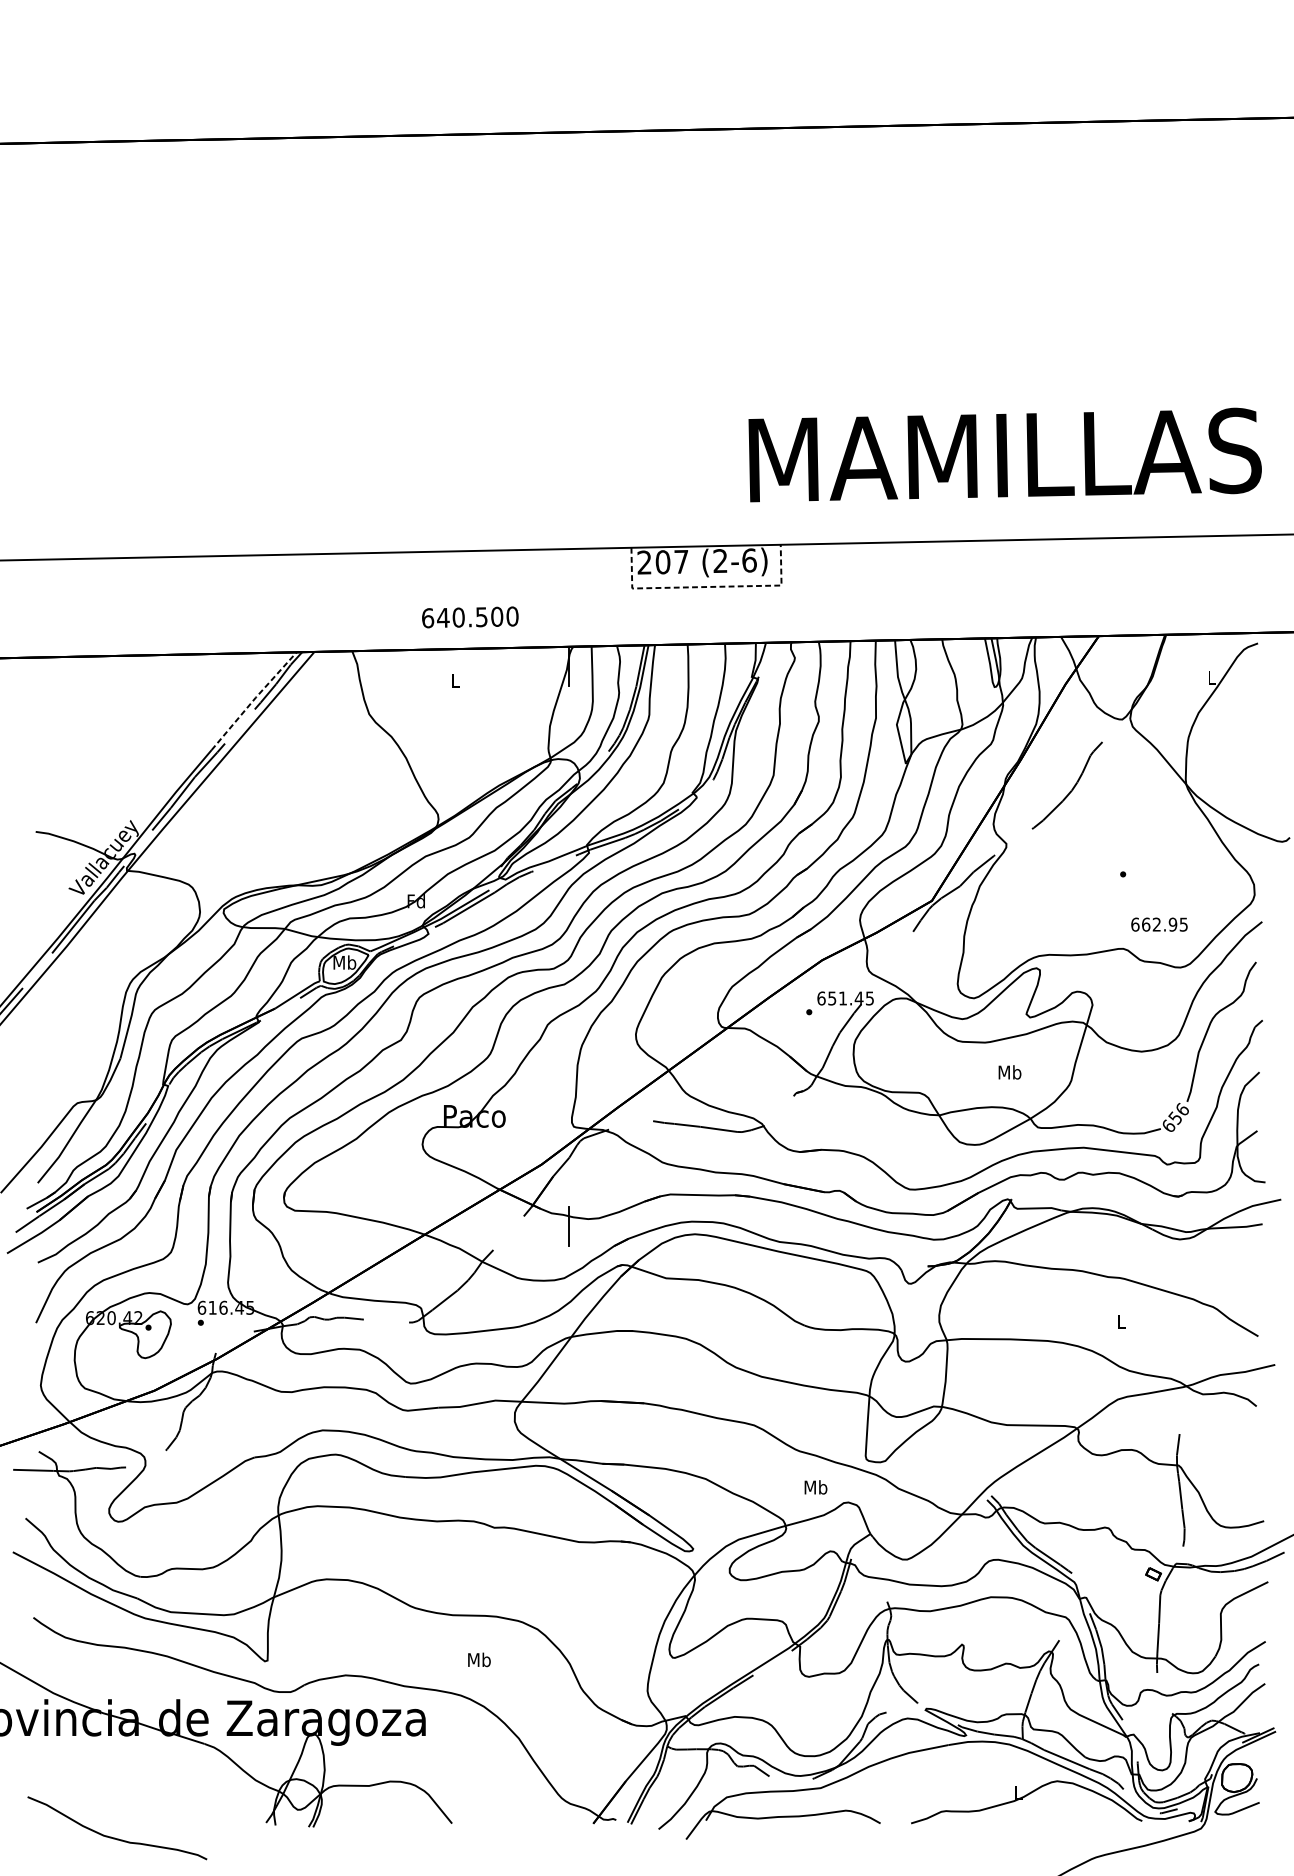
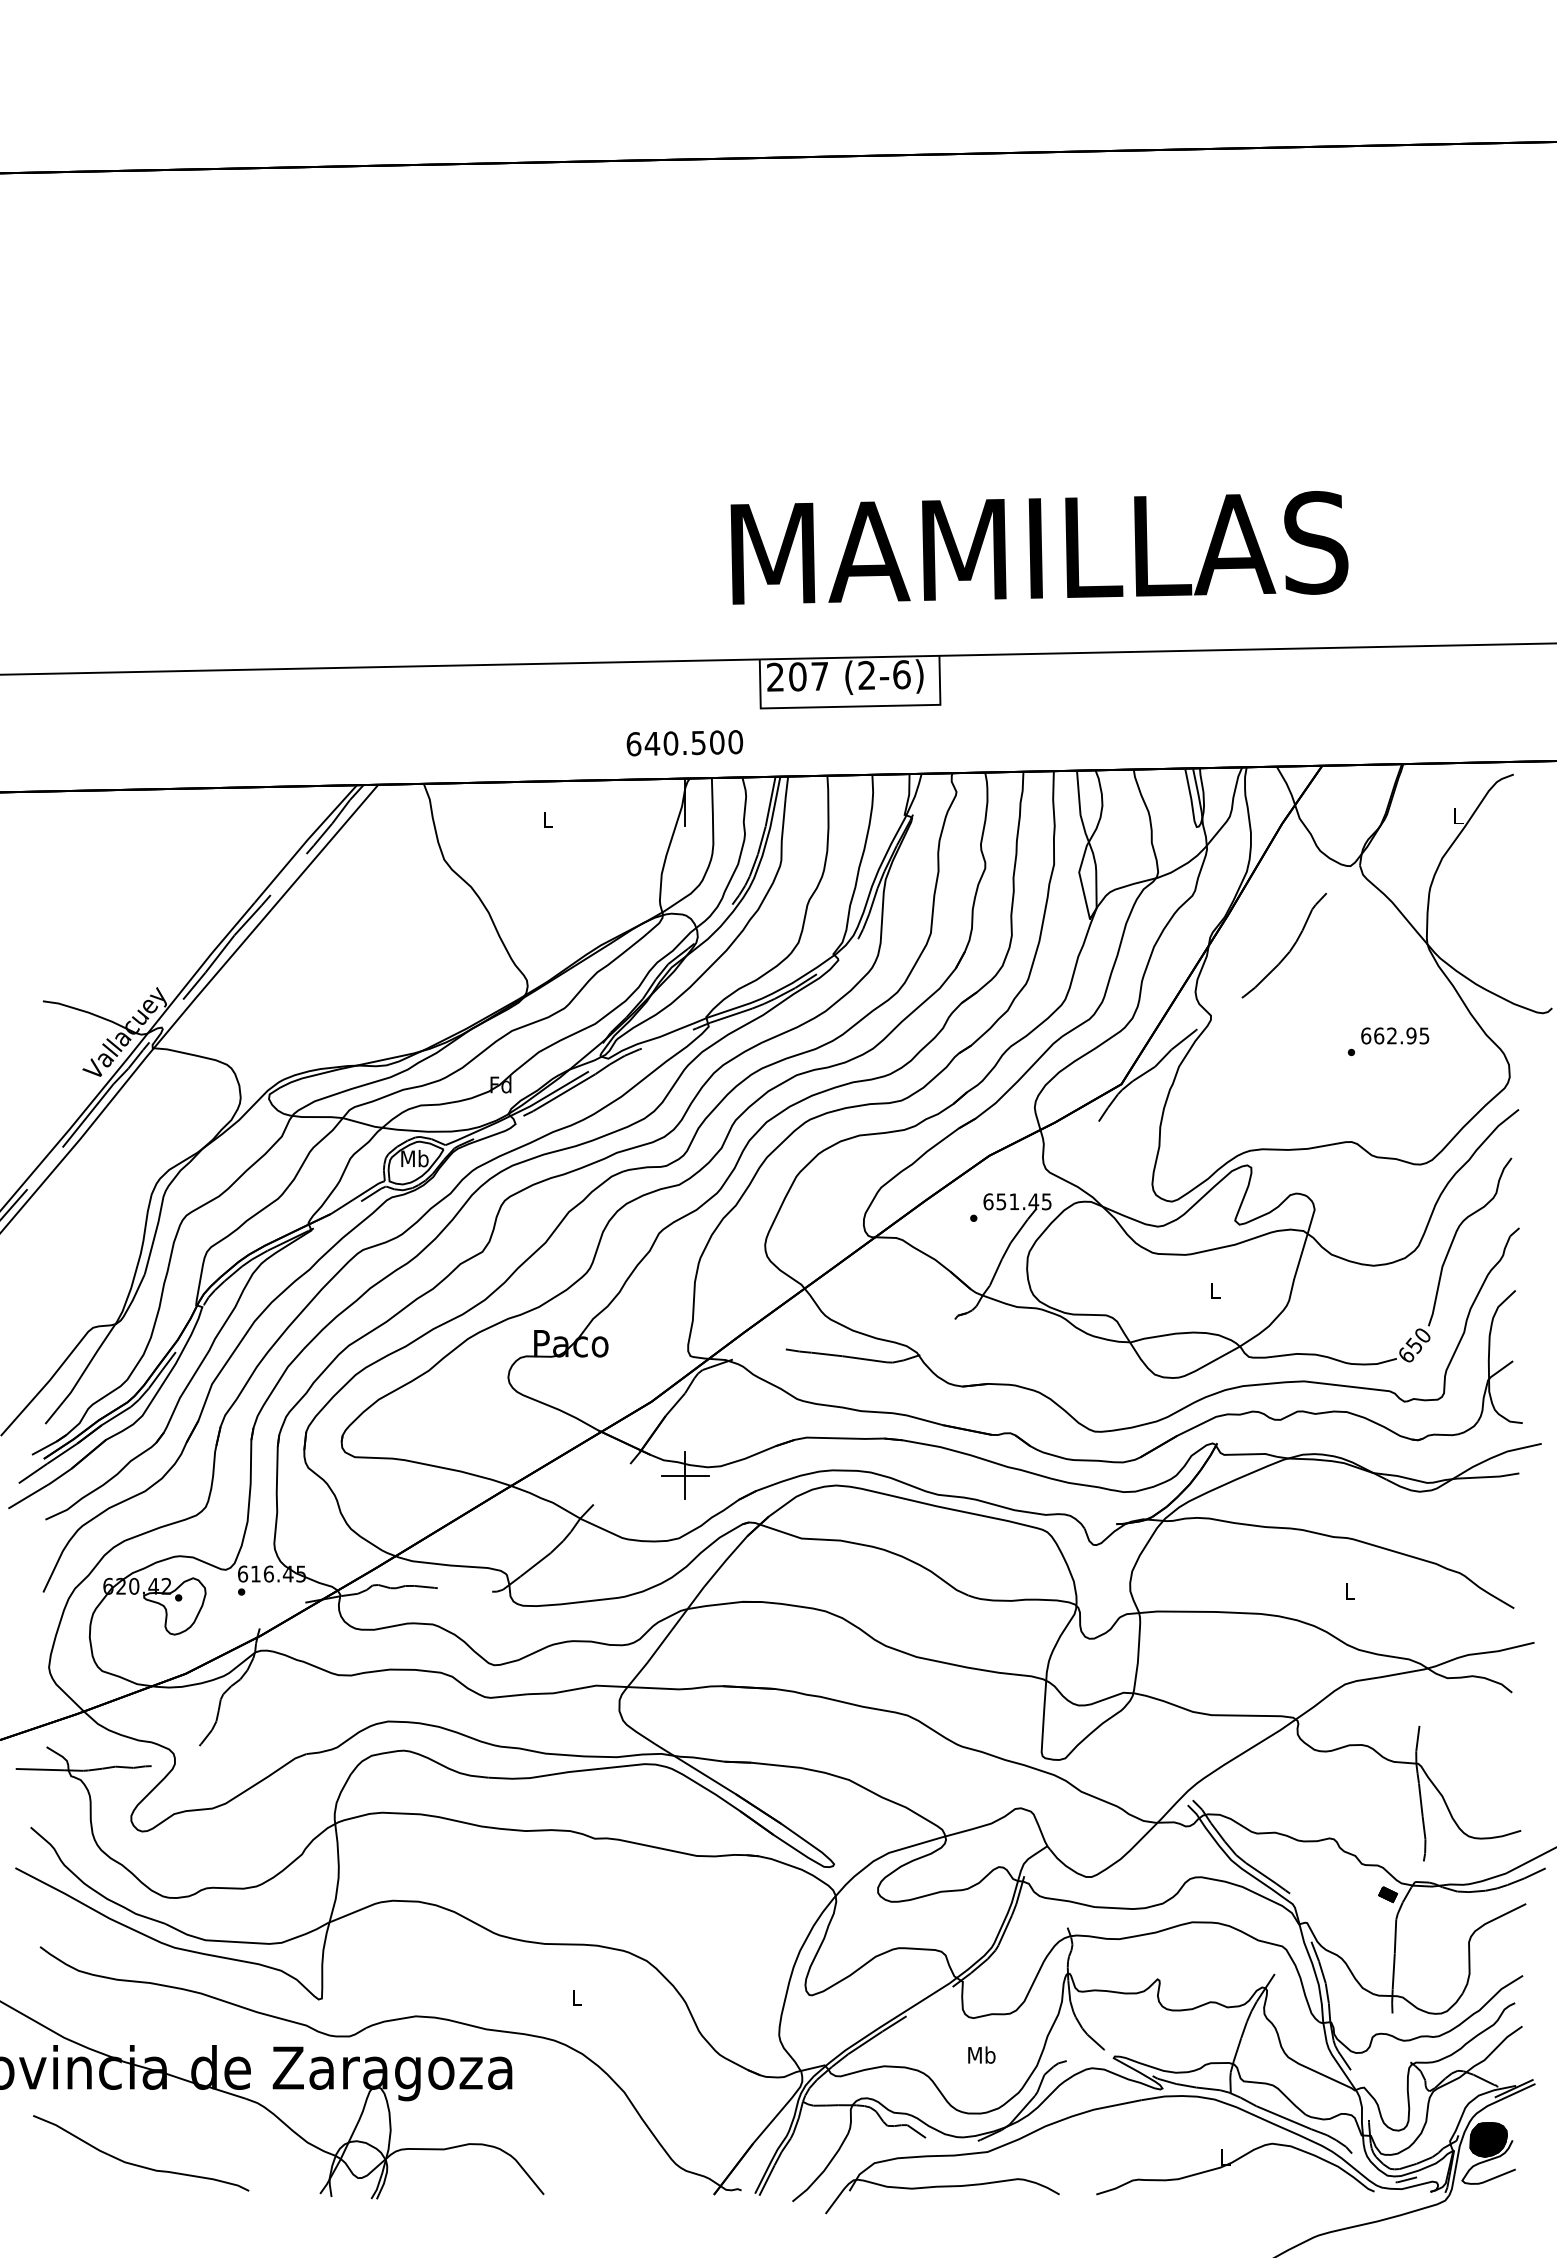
text: (1005, 454) -> (1039, 547), moved
line: (706, 586) -> (850, 706), dashed -> solid
text: (469, 617) -> (684, 743), moved
line: (253, 699) -> (305, 842), dashed -> solid
text: (1159, 924) -> (1395, 1035), moved
text: (1009, 1072) -> (1214, 1290), Mb -> L
text: (1182, 1108) -> (1422, 1334), 656 -> 650
line: (568, 1225) -> (684, 1475), added
text: (815, 1486) -> (981, 2054), moved
fill: (1153, 1574) -> (1387, 1894), added
text: (479, 1659) -> (576, 1997), Mb -> L
fill: (1237, 1777) -> (1488, 2139), added
curve: (114, 1837) -> (137, 2164), moved

